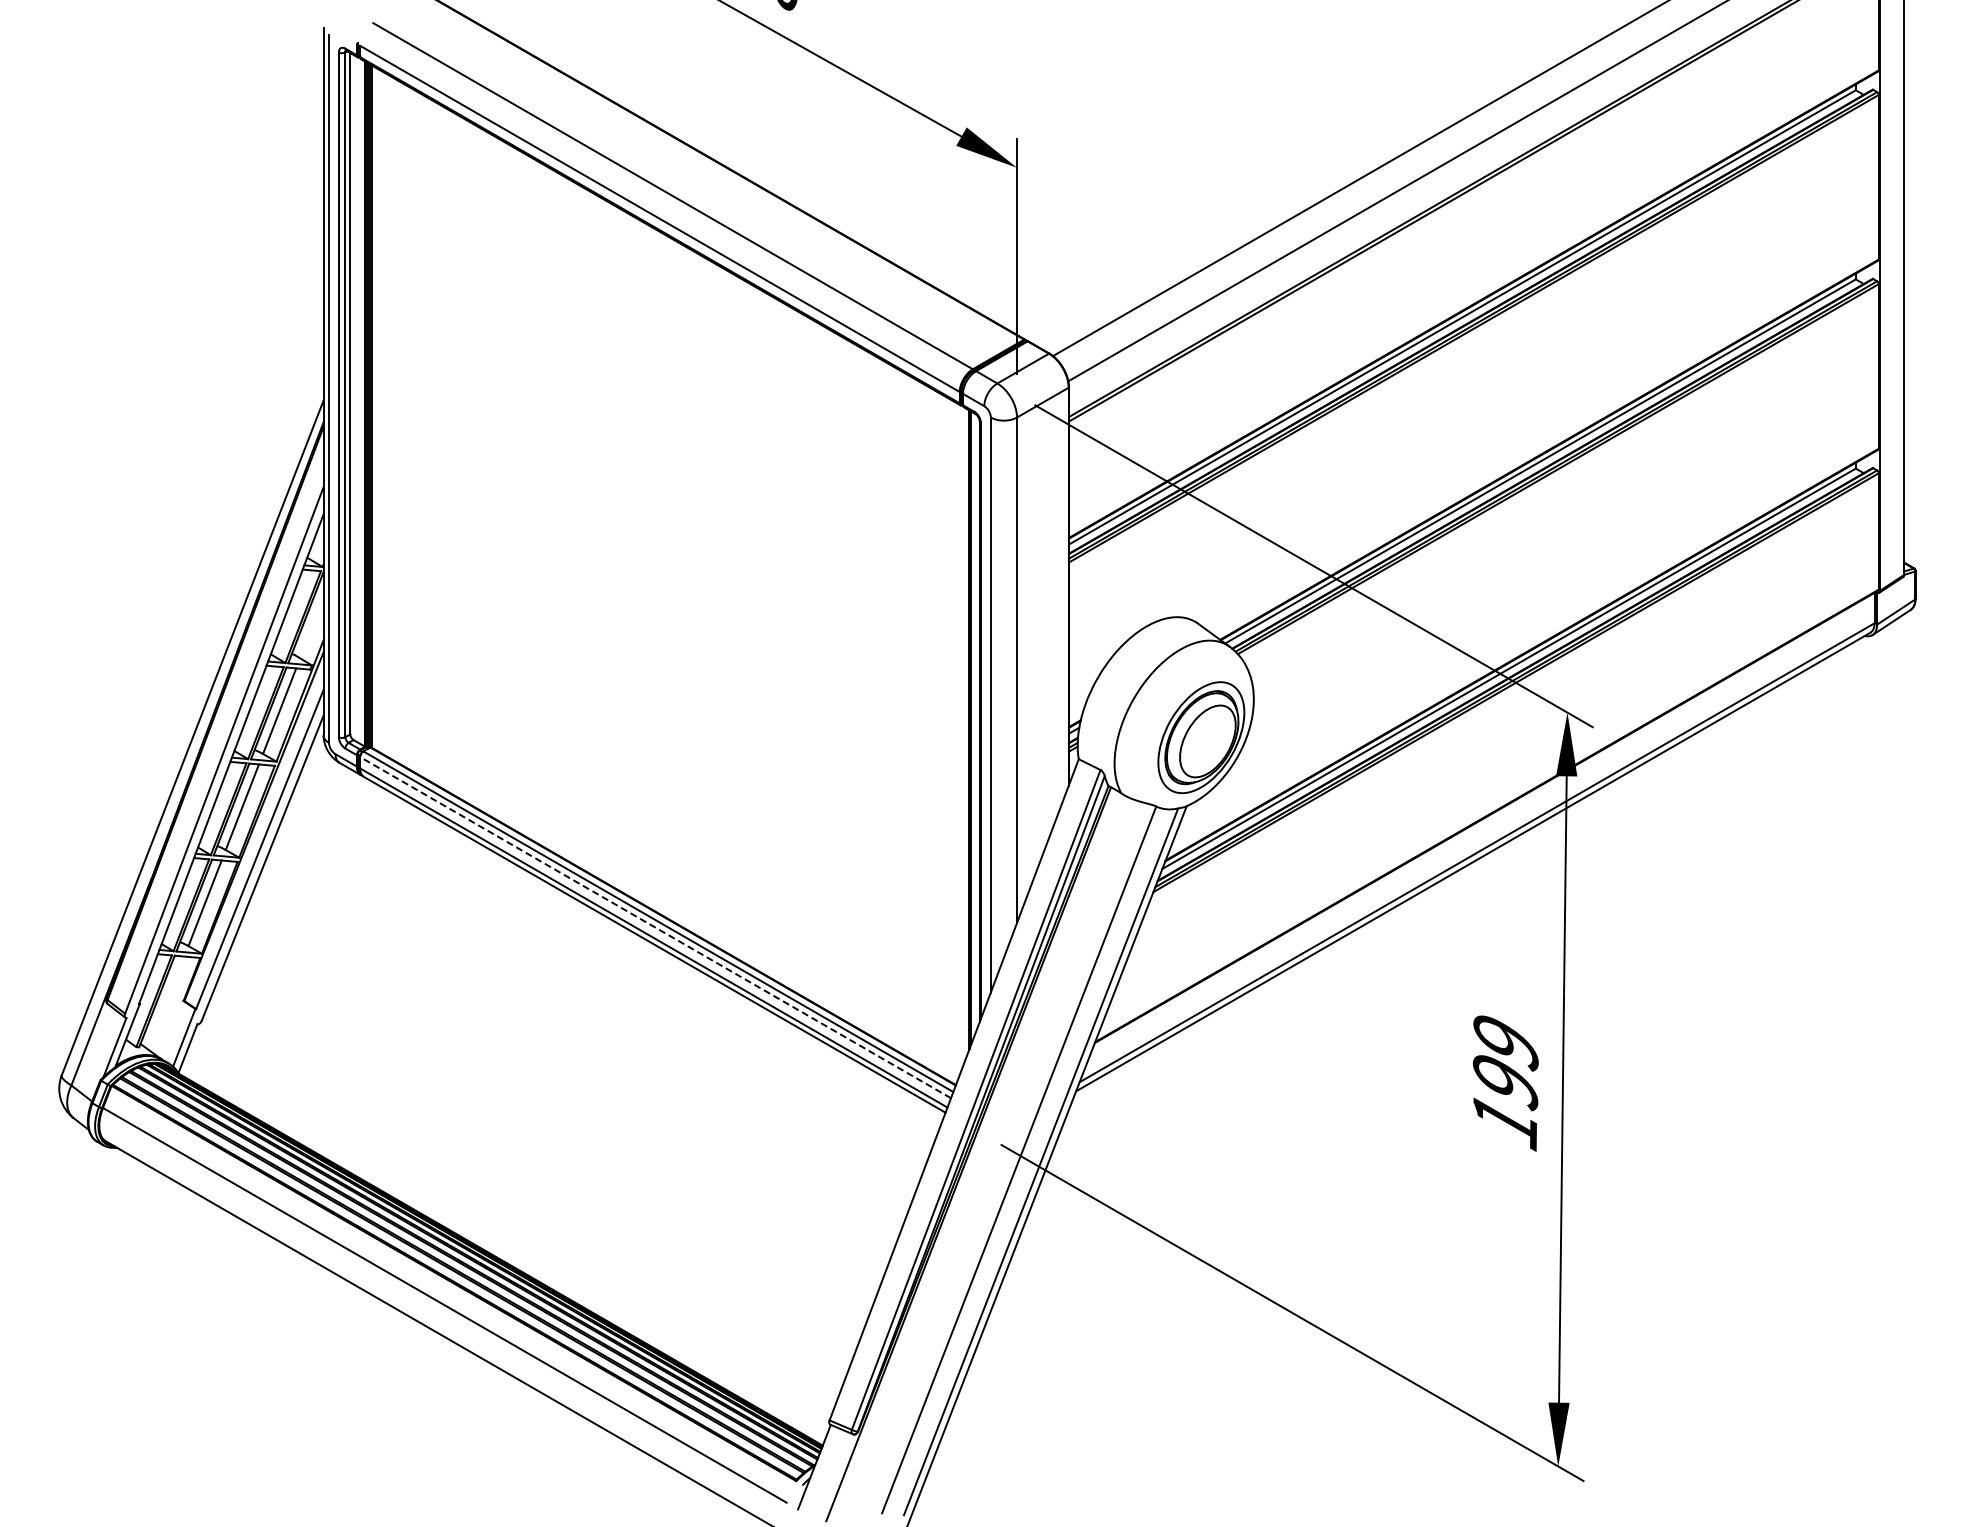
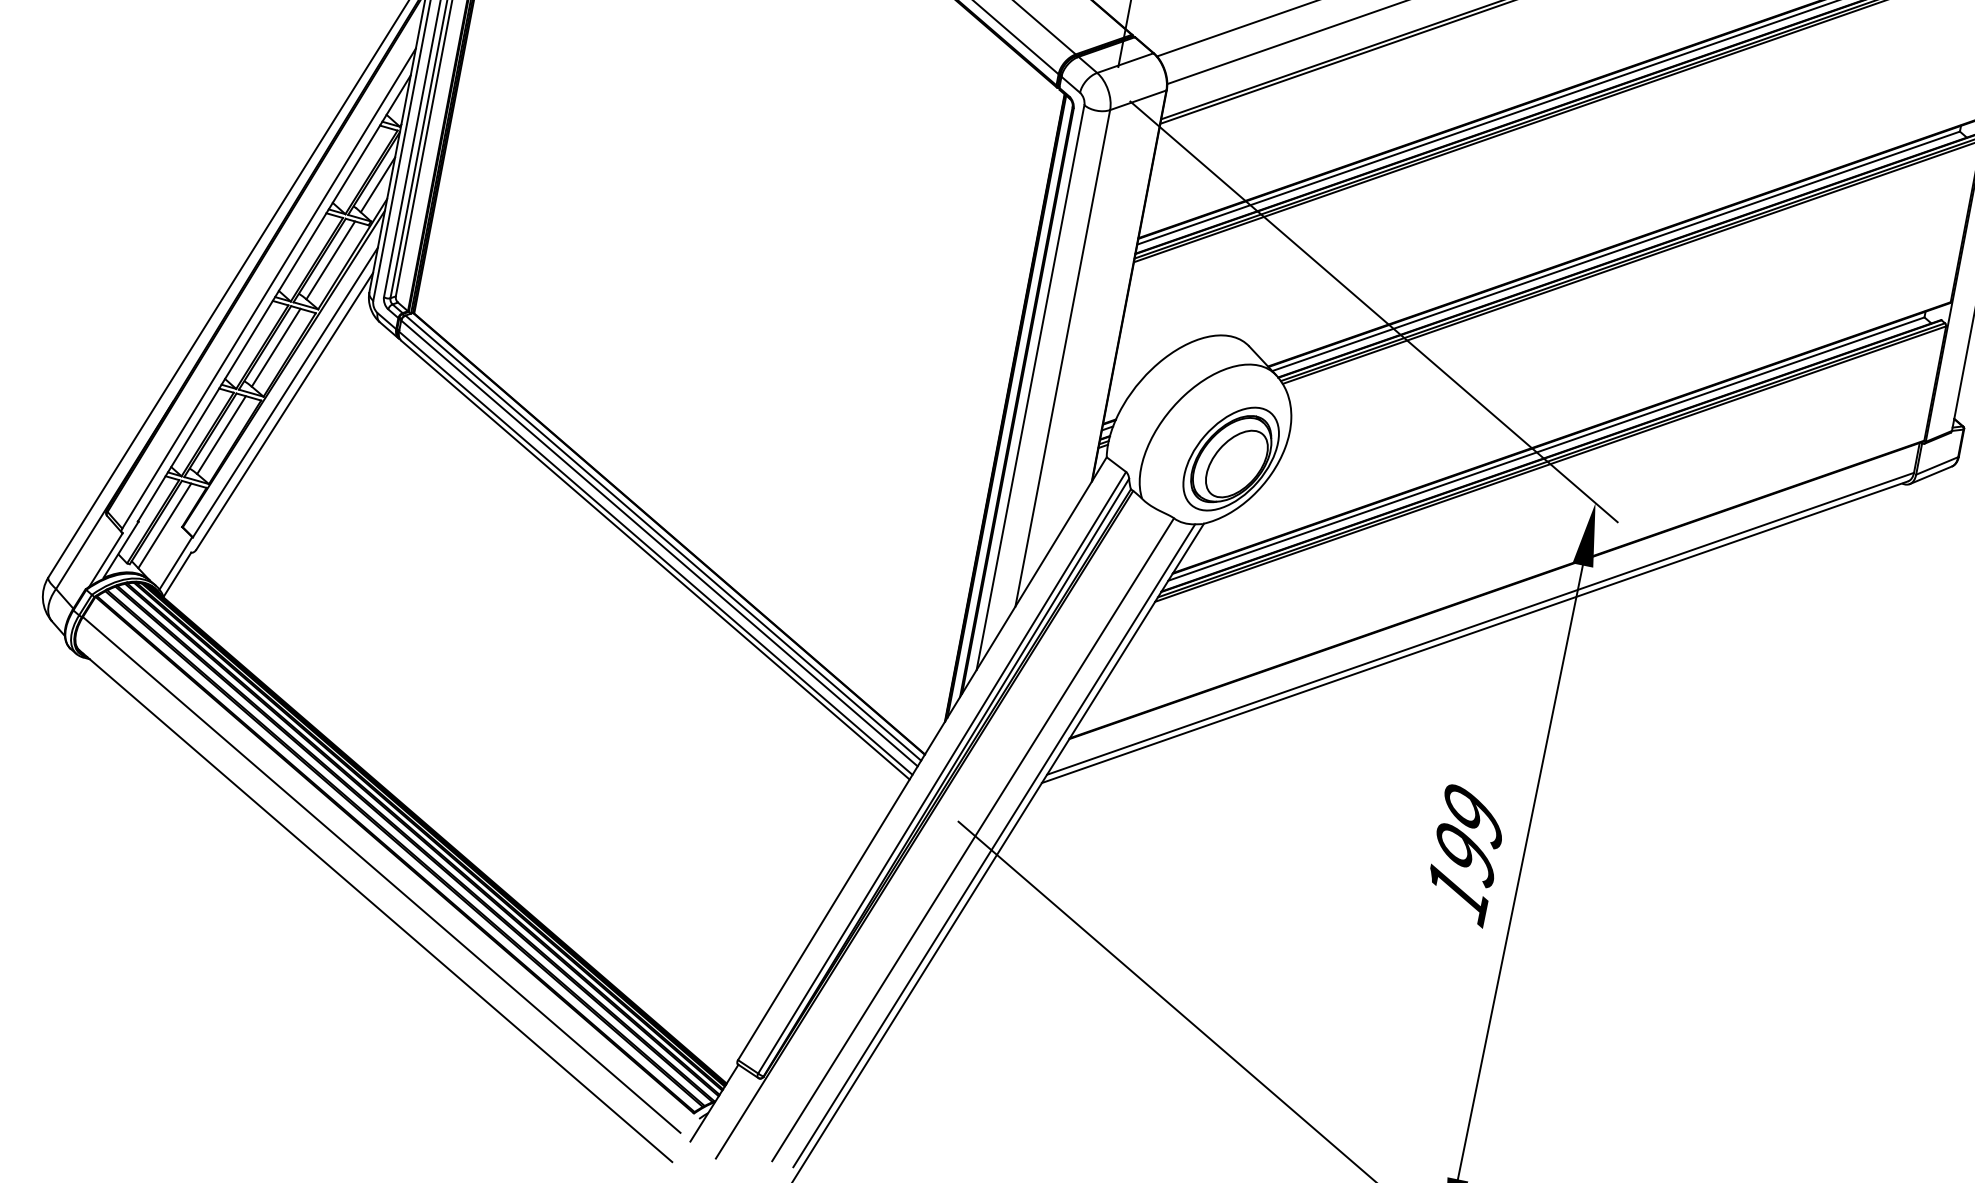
line: (311, 628) -> (377, 185), added
line: (655, 927) -> (659, 543), dashed -> solid
line: (166, 1002) -> (165, 525), added

